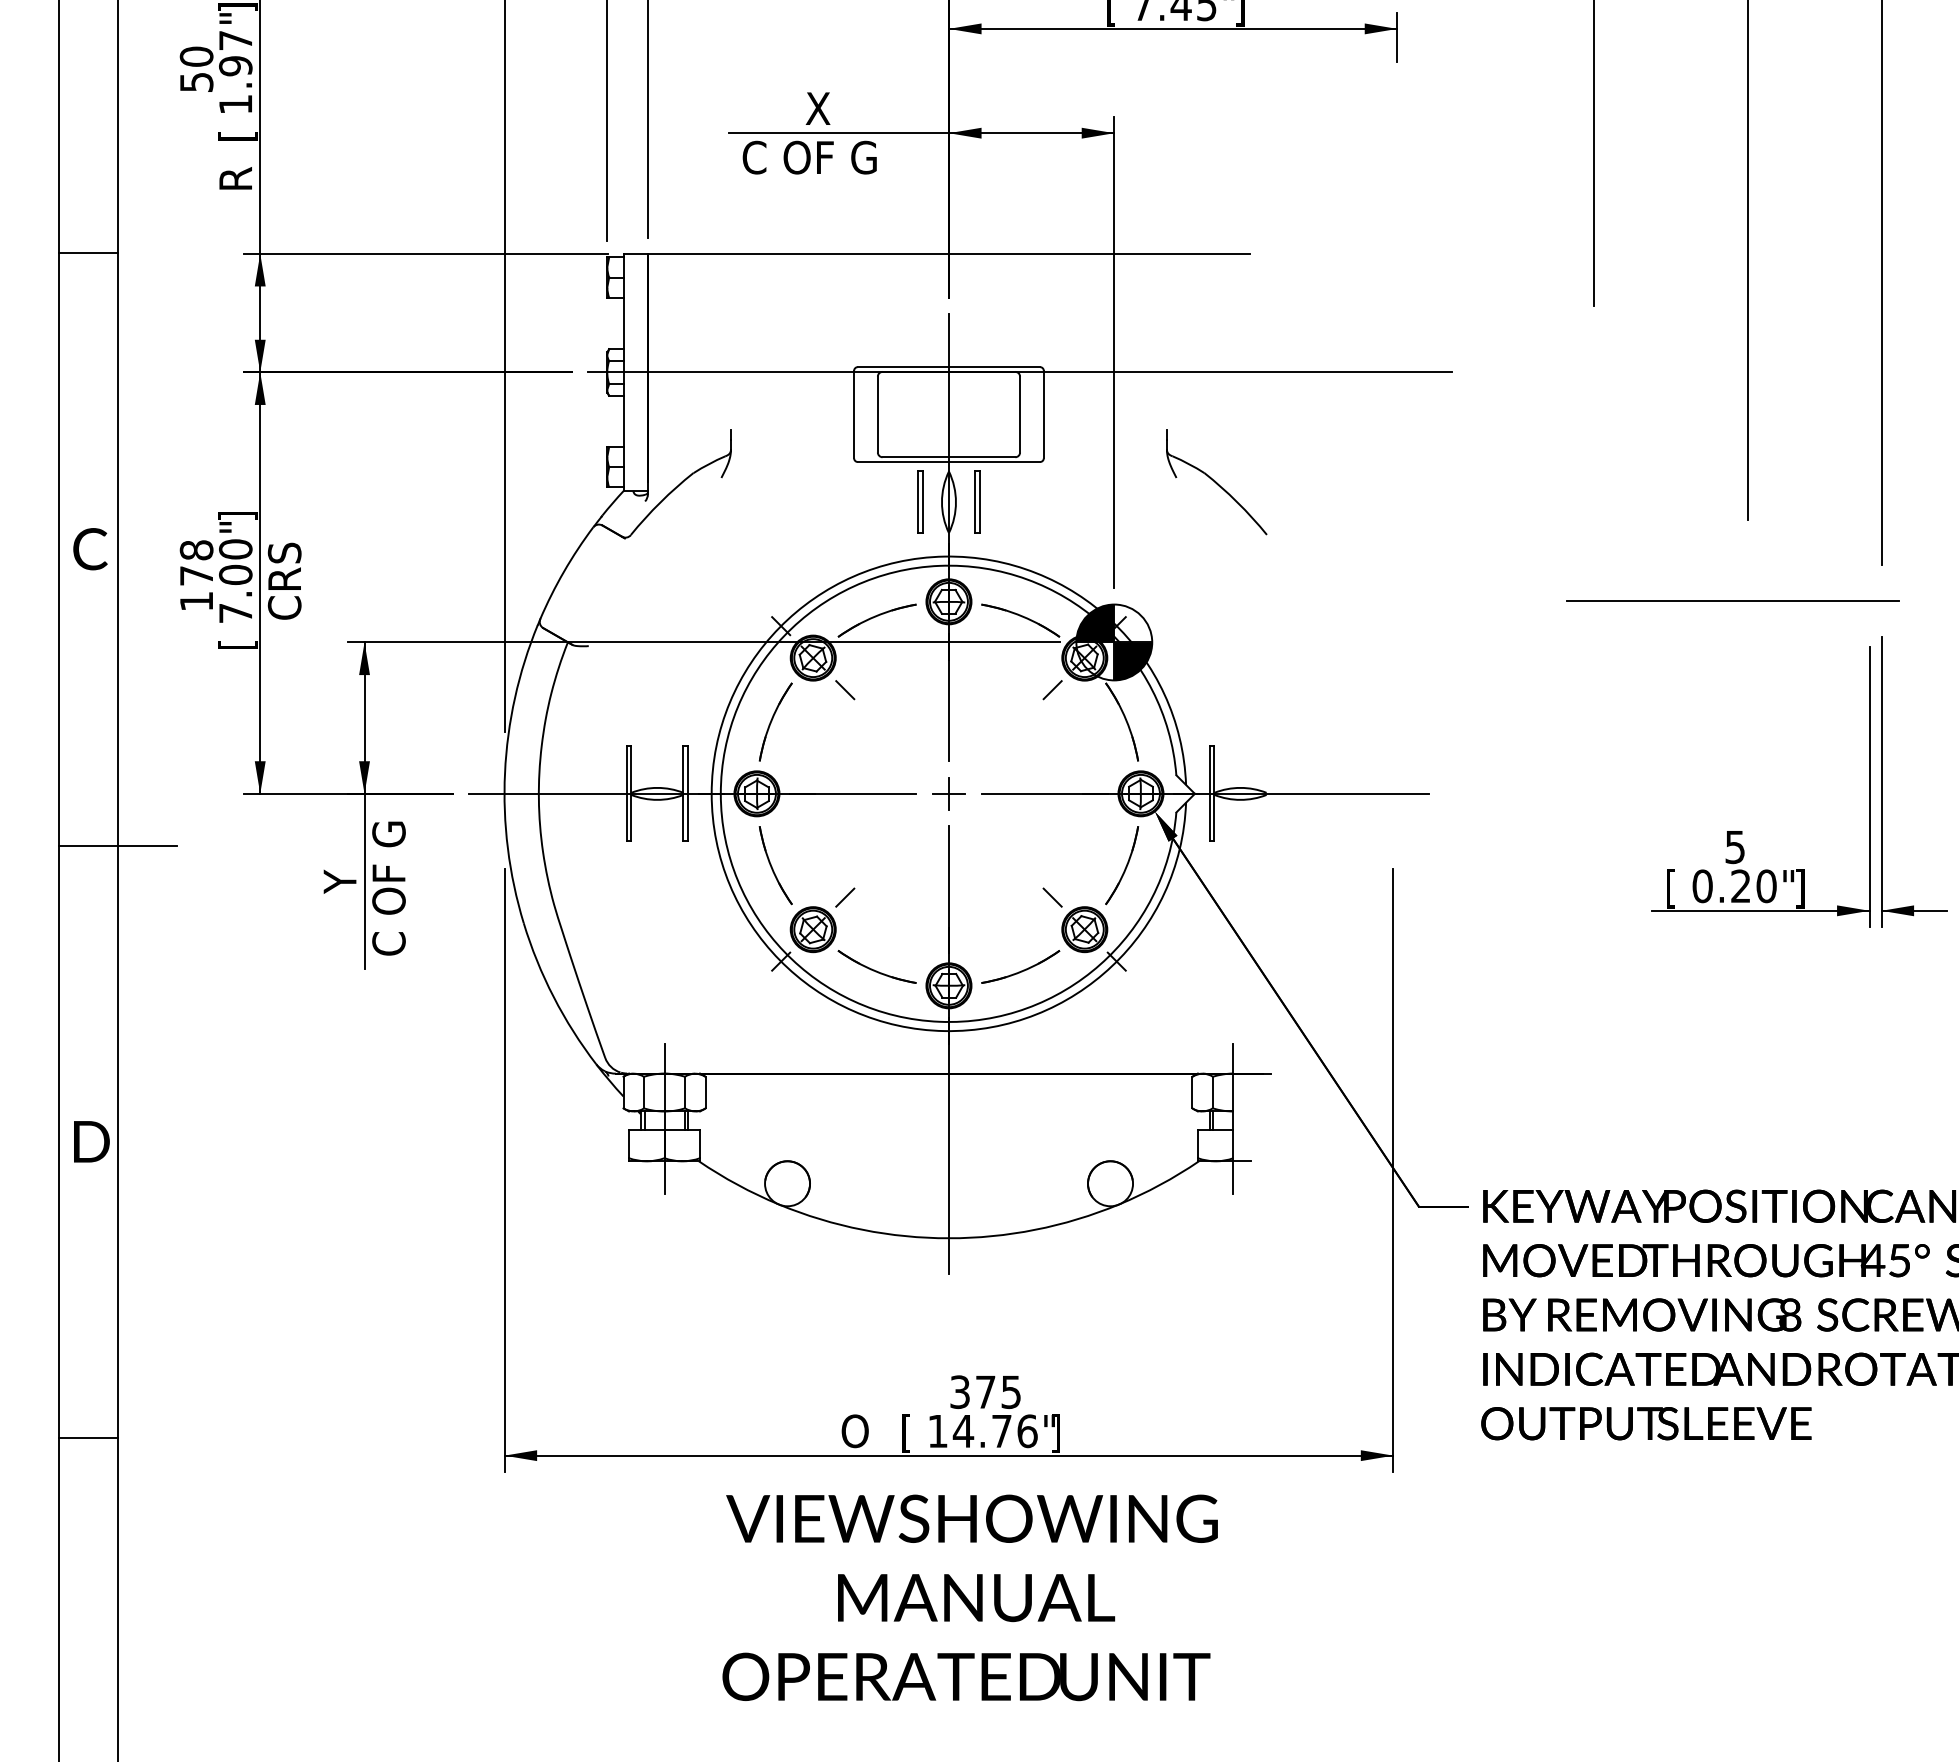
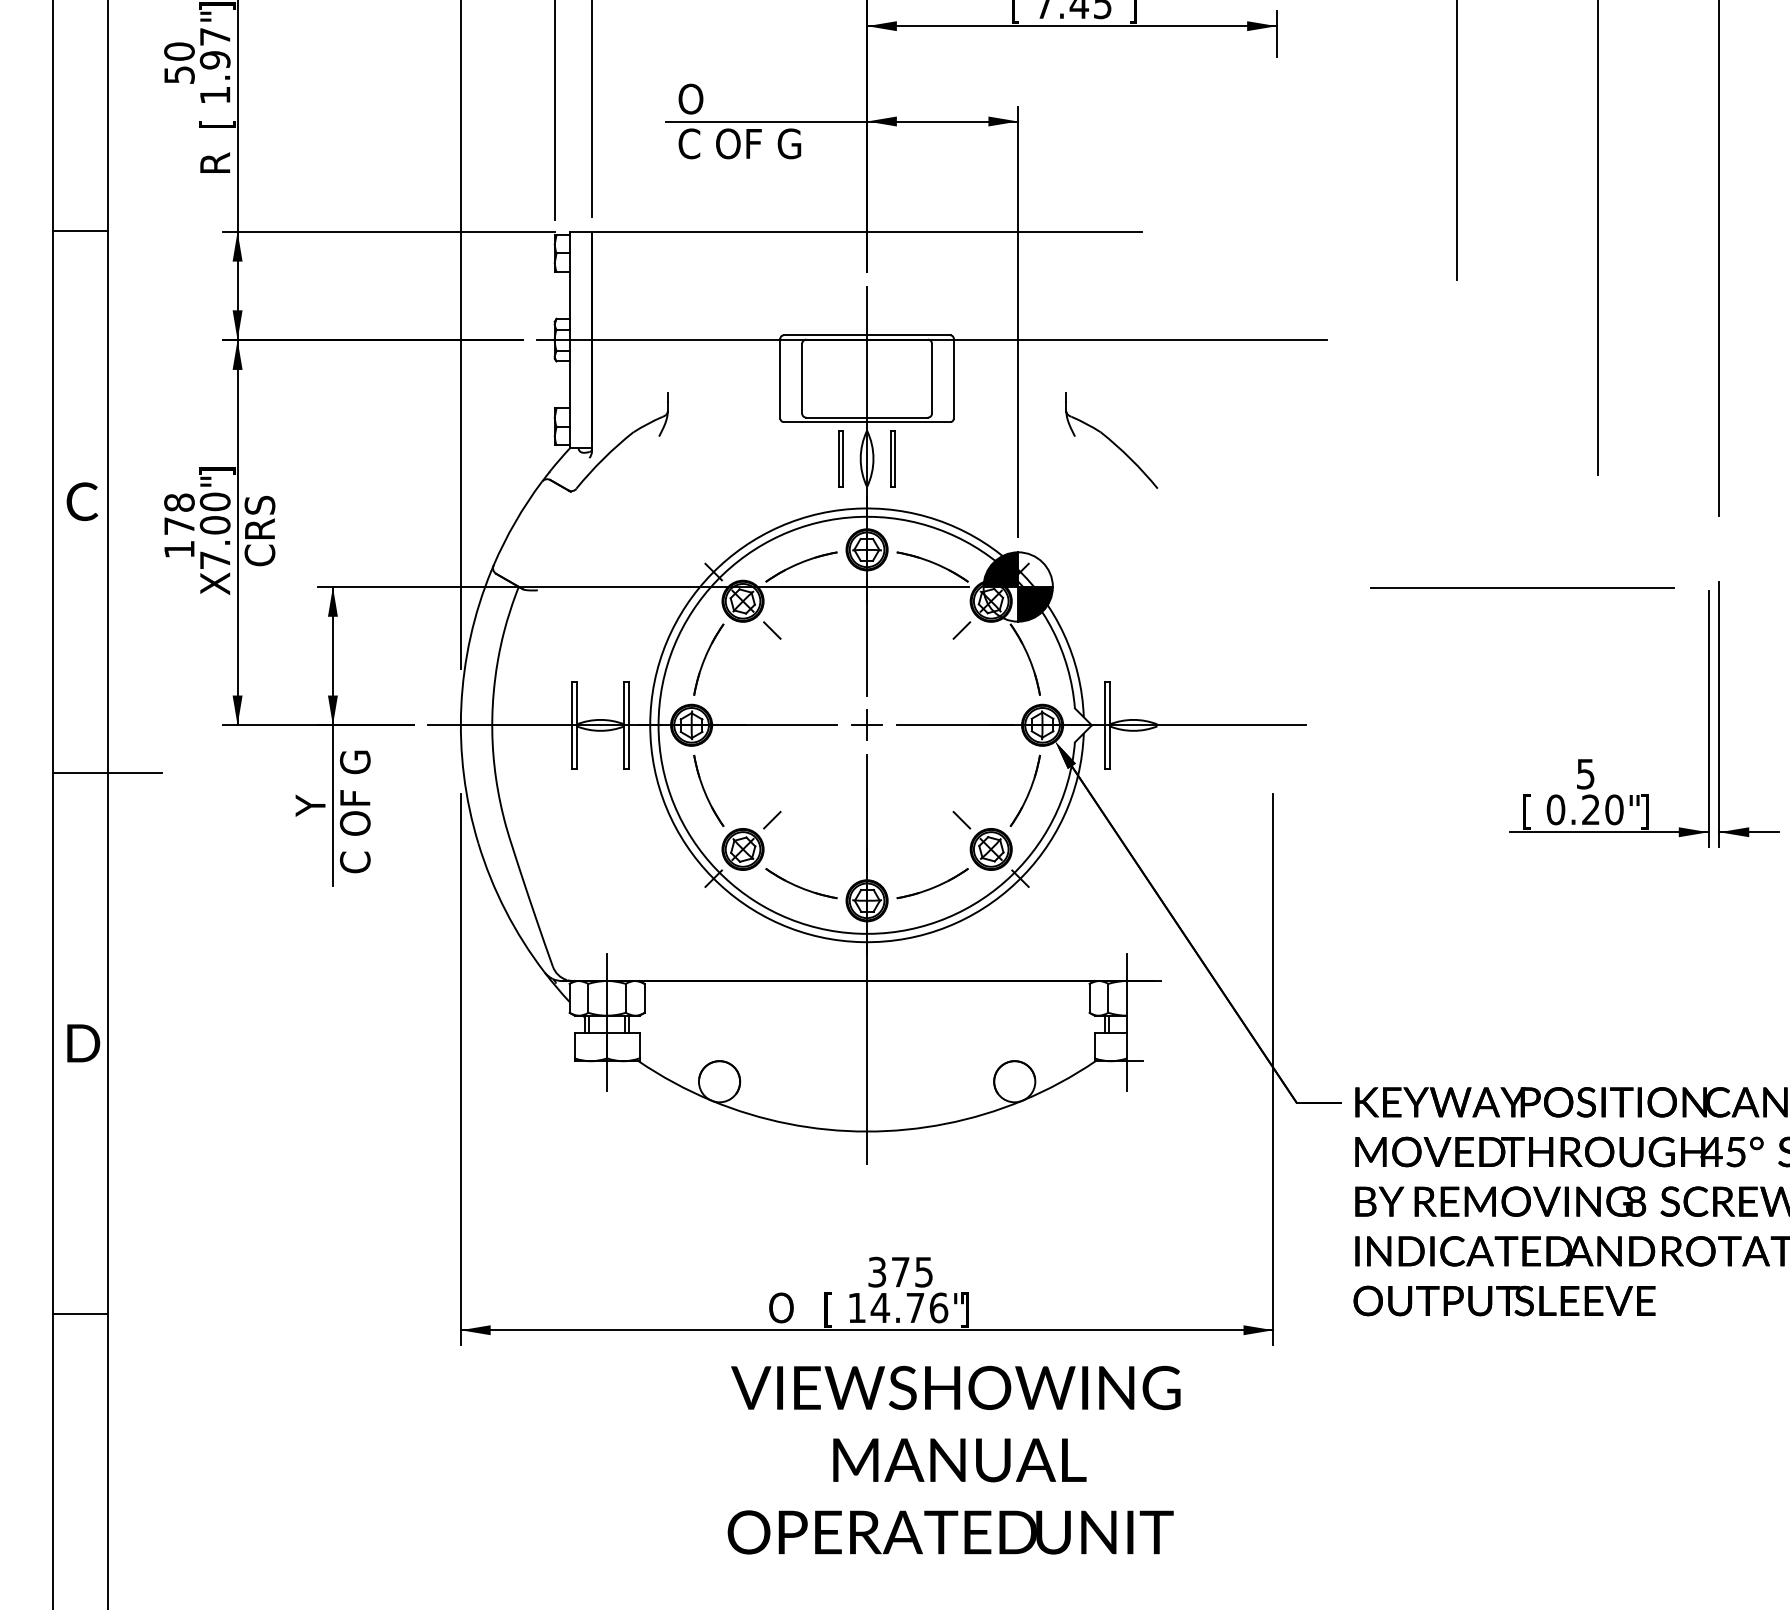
text: (786, 108) -> (718, 98), X -> O
line: (1732, 600) -> (1522, 587), moved
text: (237, 638) -> (216, 583), [ -> X
text: (969, 1597) -> (953, 1459), moved

